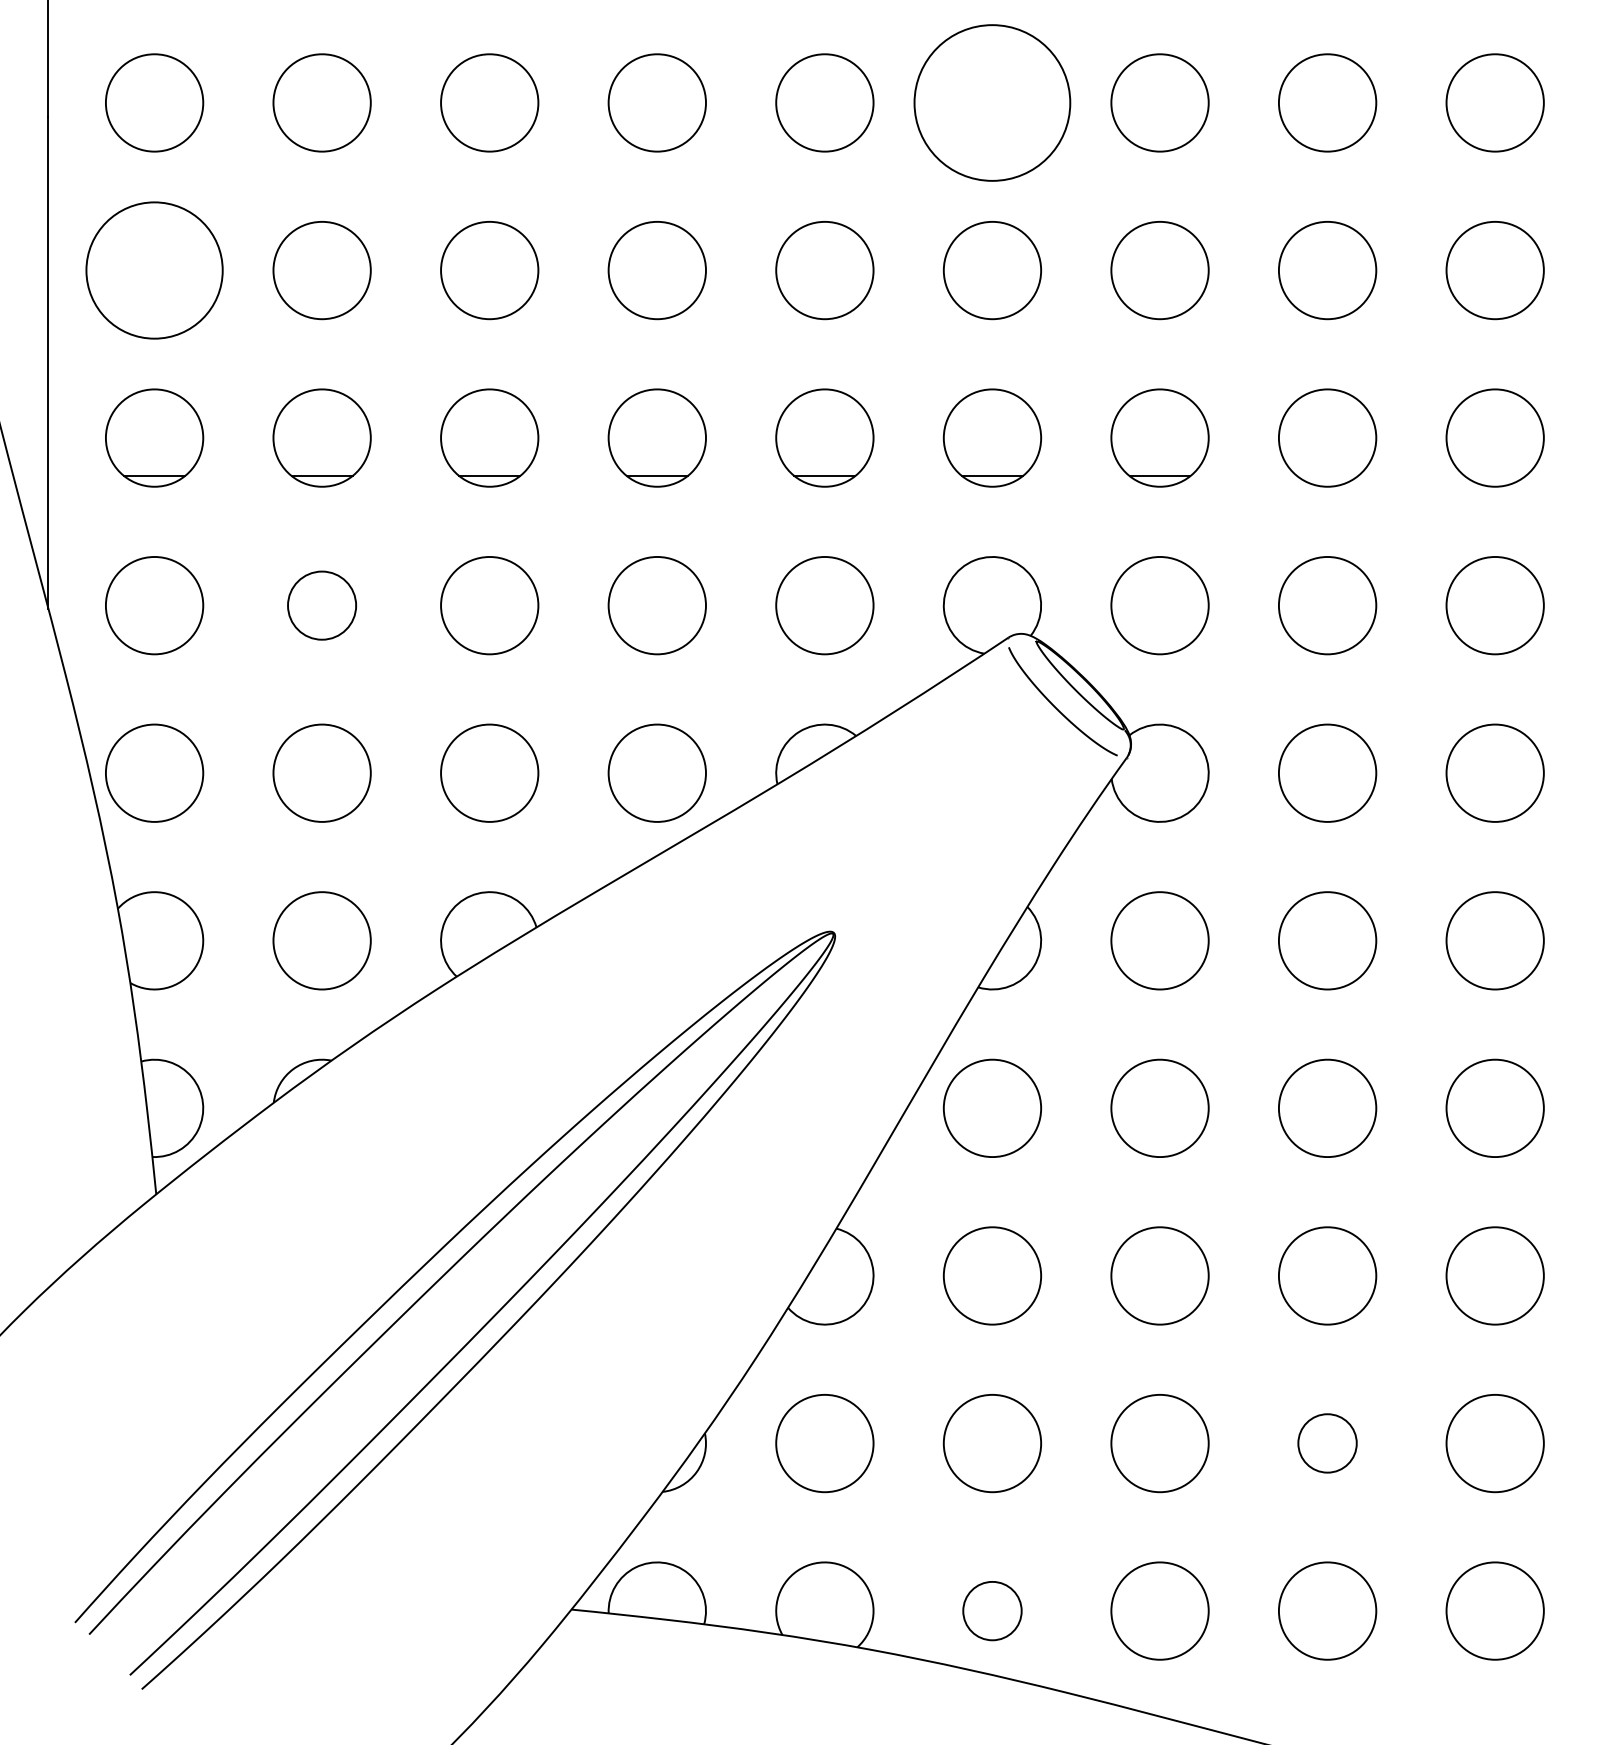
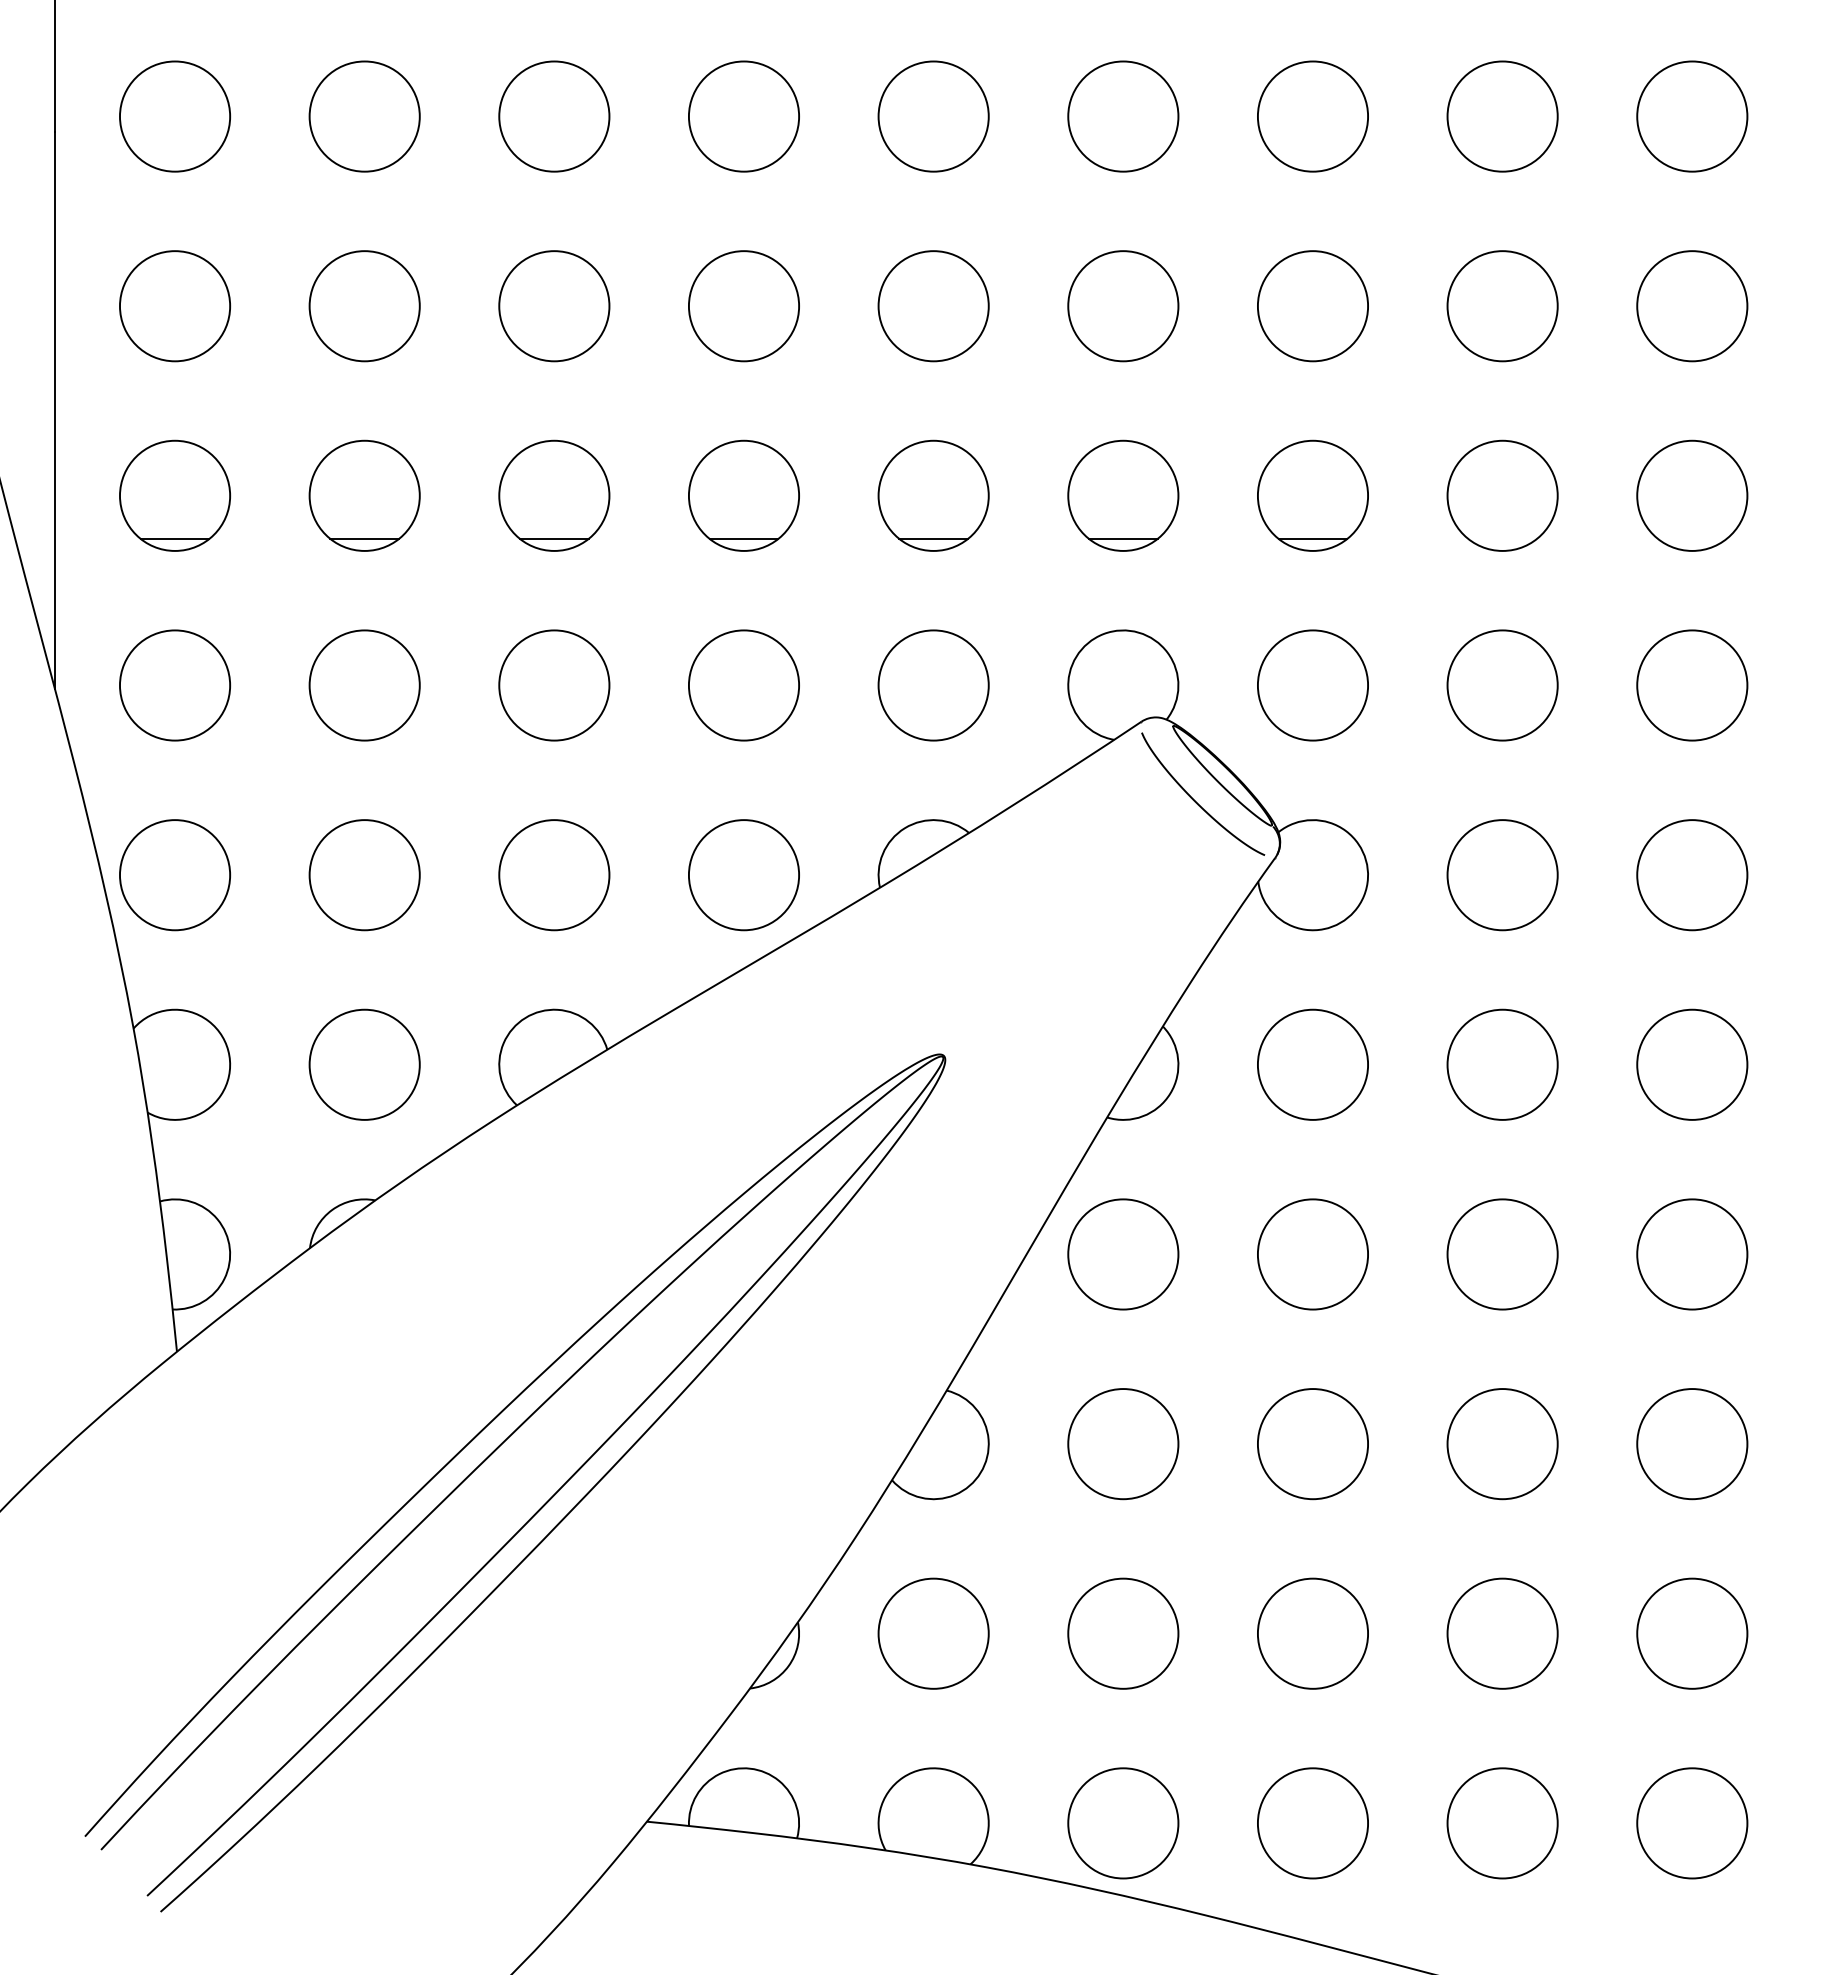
circle: (992, 102) -> (1123, 116), size x0.62
circle: (154, 270) -> (174, 306), size x0.71
circle: (321, 605) -> (364, 685), size x1.43
circle: (1327, 1443) -> (1502, 1633), size x1.67
circle: (992, 1611) -> (1123, 1823), size x1.67

